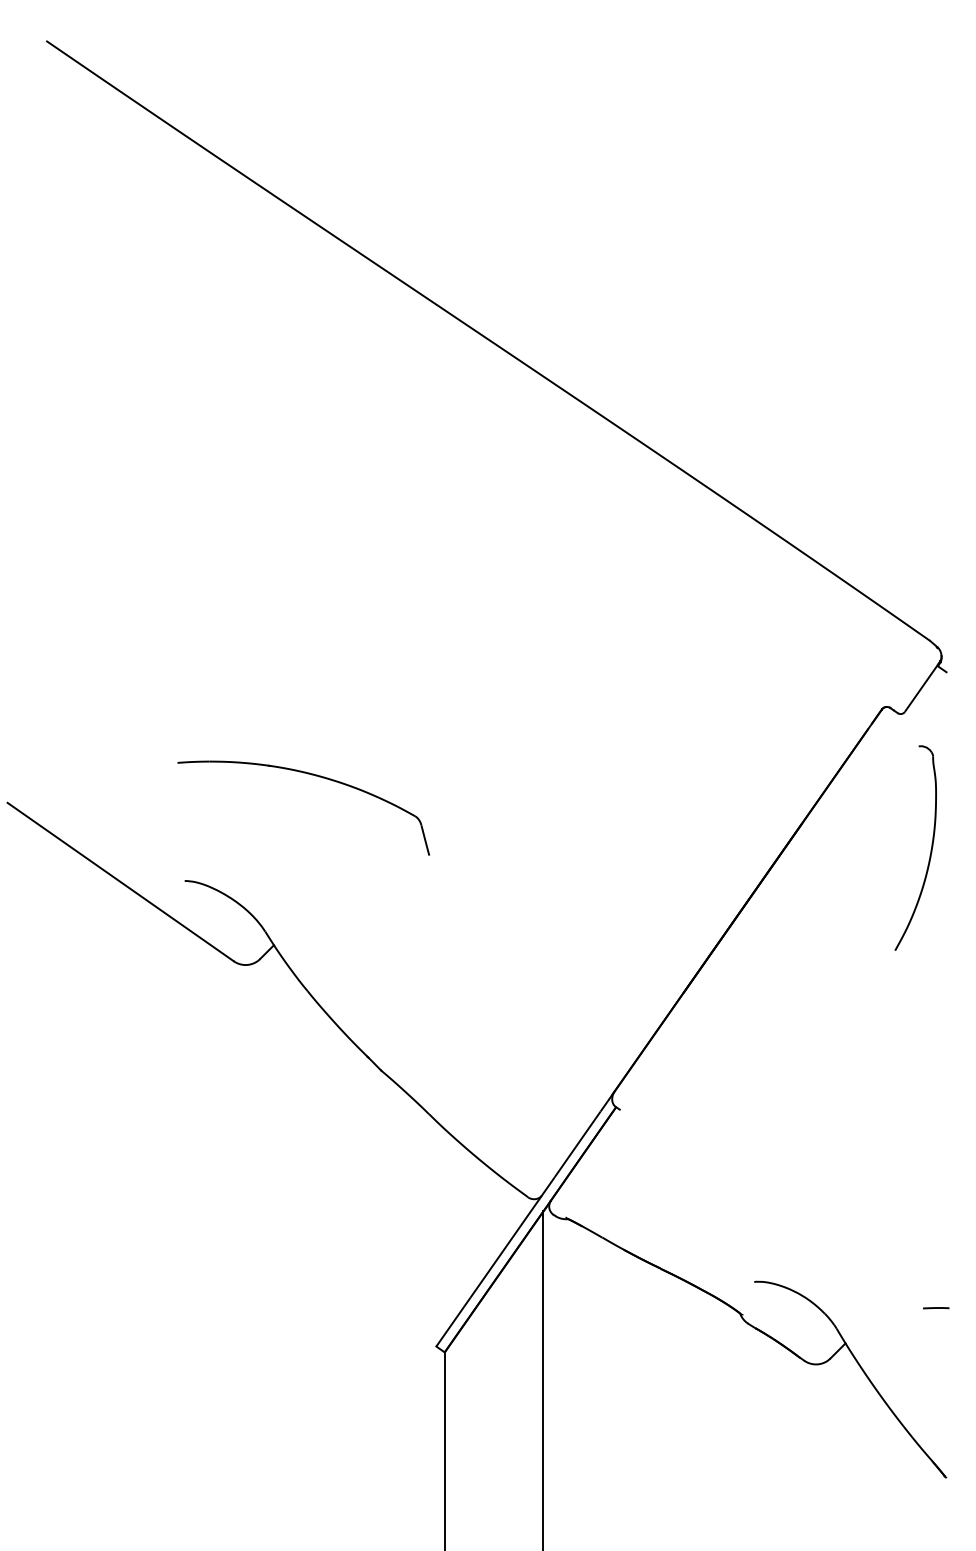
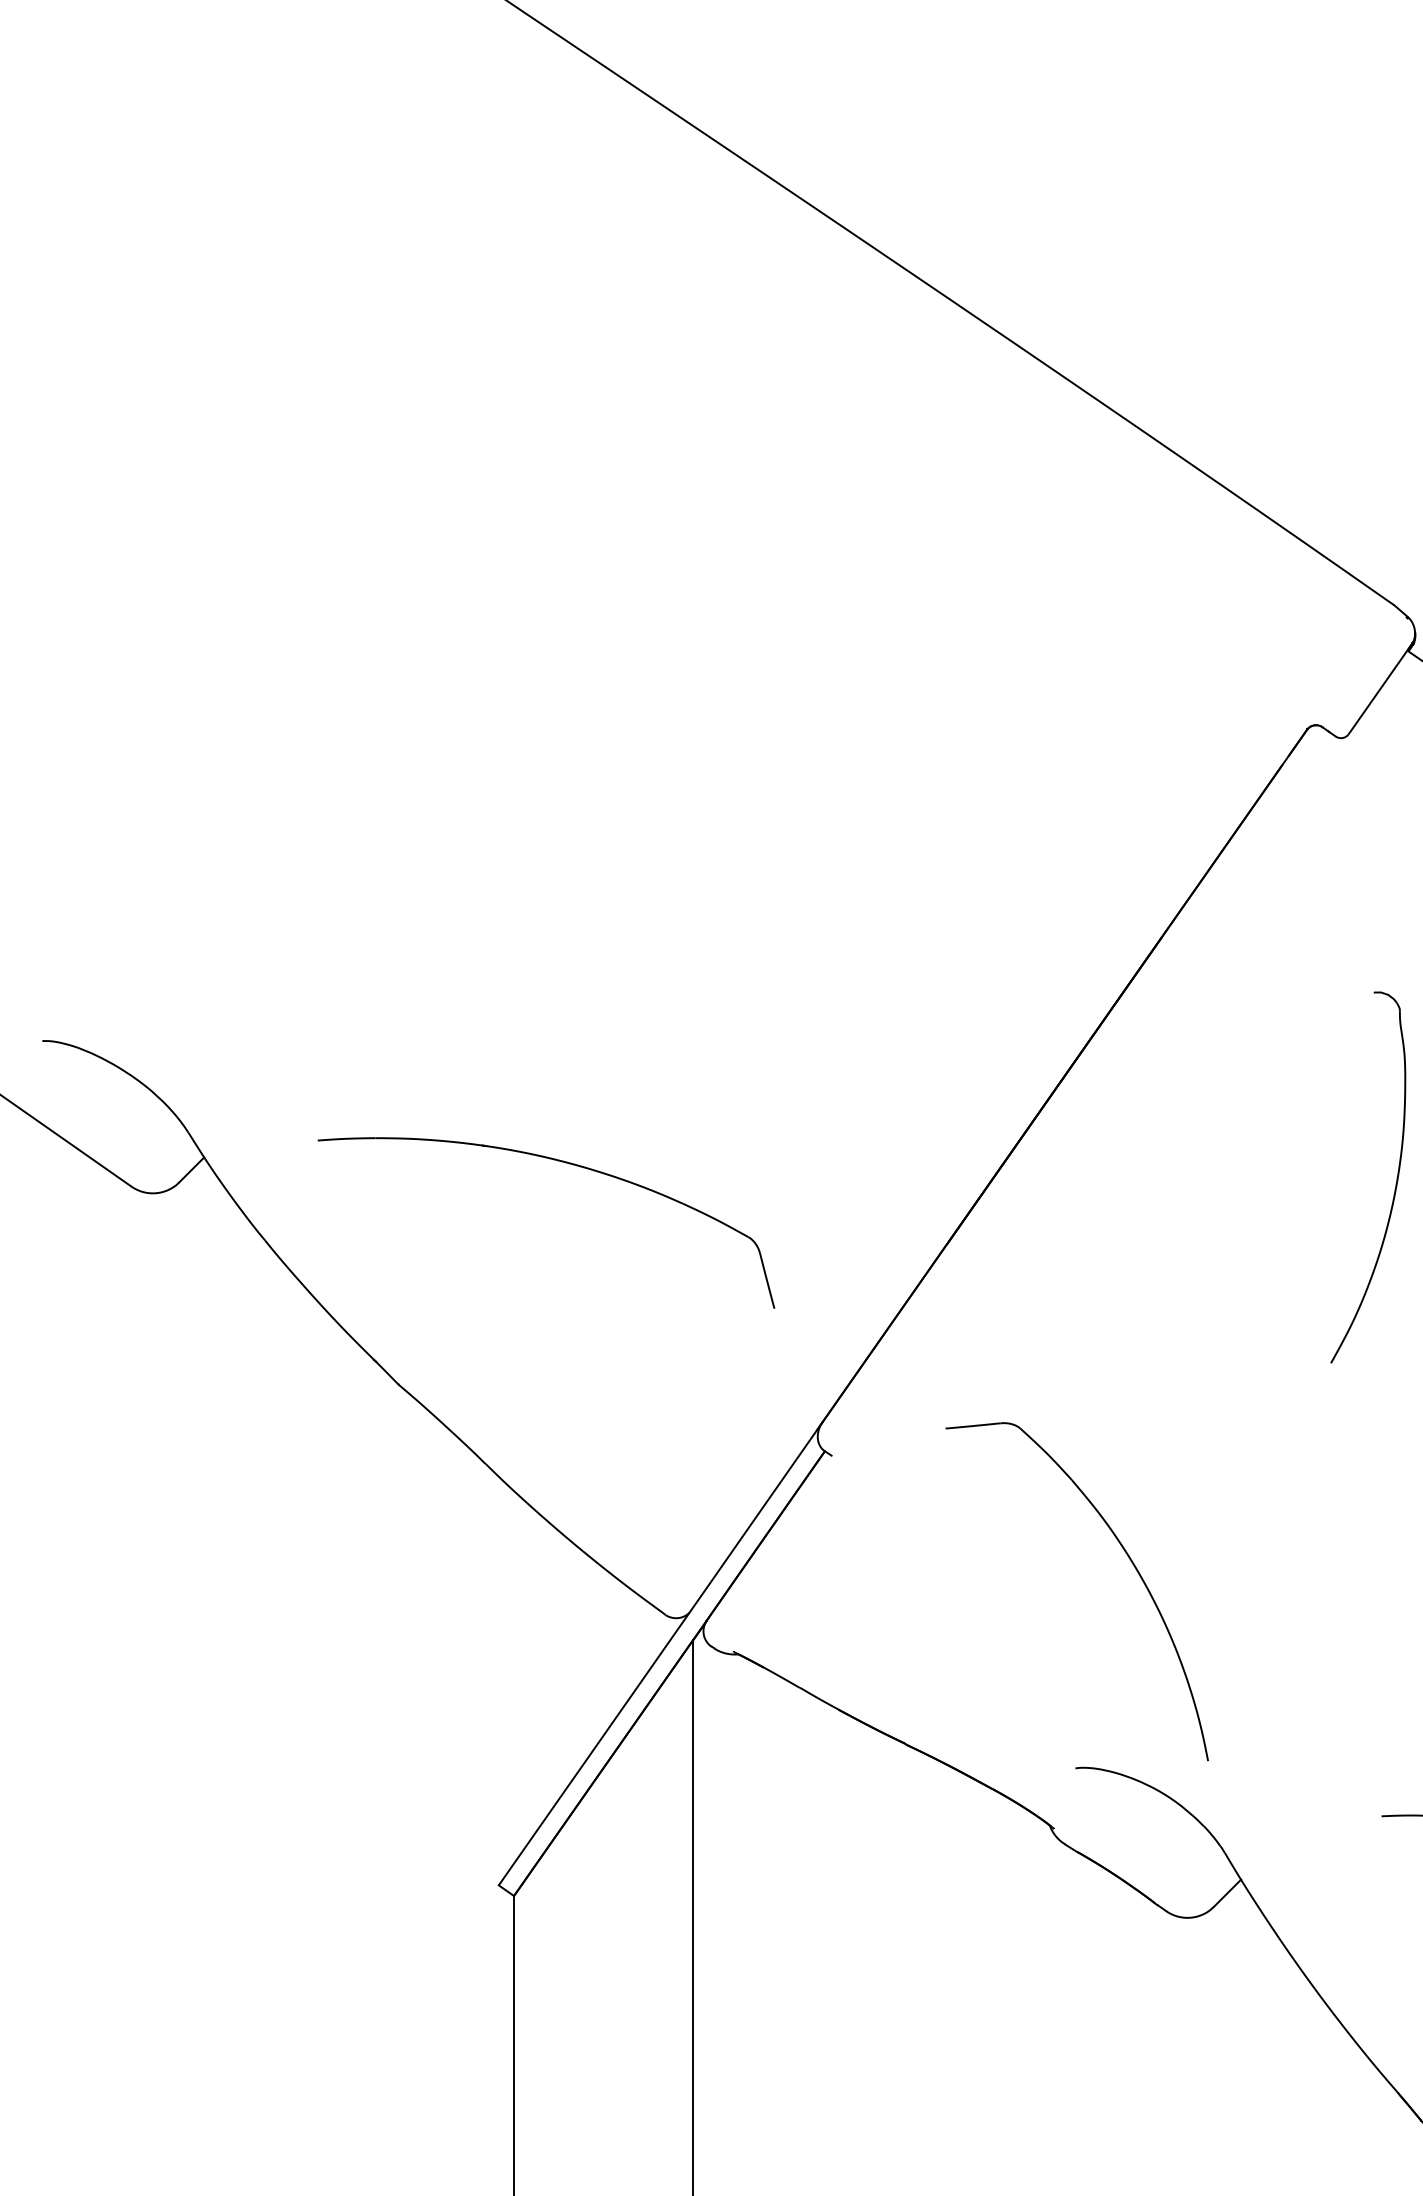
part: (311, 775) -> (560, 1163), moved
part: (930, 849) -> (1395, 1179), moved
part: (782, 1165) -> (1126, 1557), added

